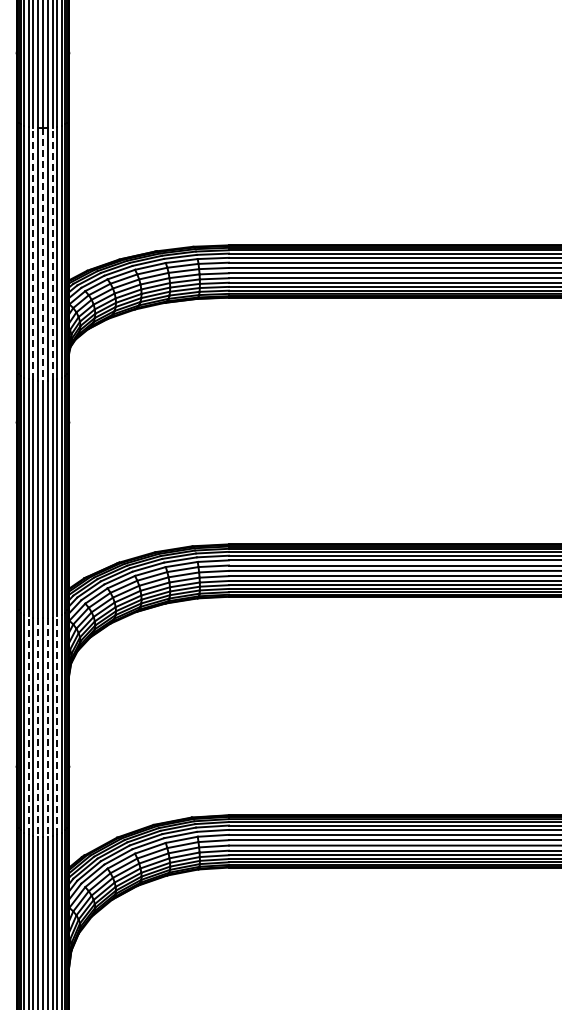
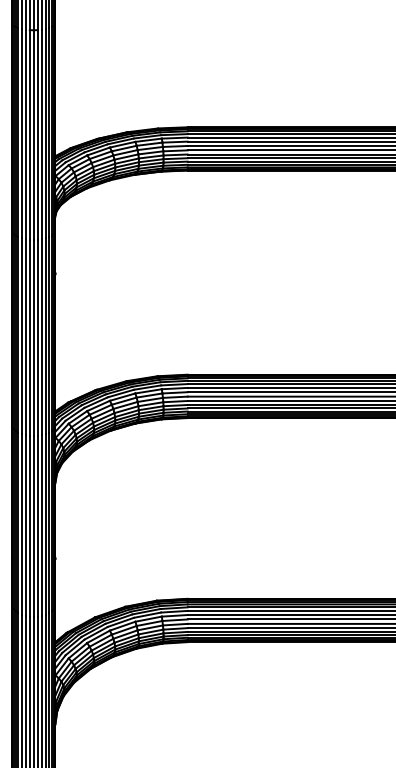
line: (33, 253) -> (25, 134), dashed -> solid
line: (52, 253) -> (41, 134), dashed -> solid
line: (42, 254) -> (33, 134), dashed -> solid
line: (28, 725) -> (21, 524), dashed -> solid
line: (57, 725) -> (45, 524), dashed -> solid
line: (38, 728) -> (30, 527), dashed -> solid
line: (47, 728) -> (37, 527), dashed -> solid

